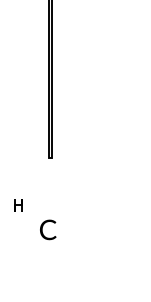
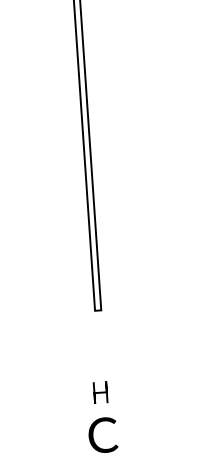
curve: (18, 205) -> (100, 392), moved

